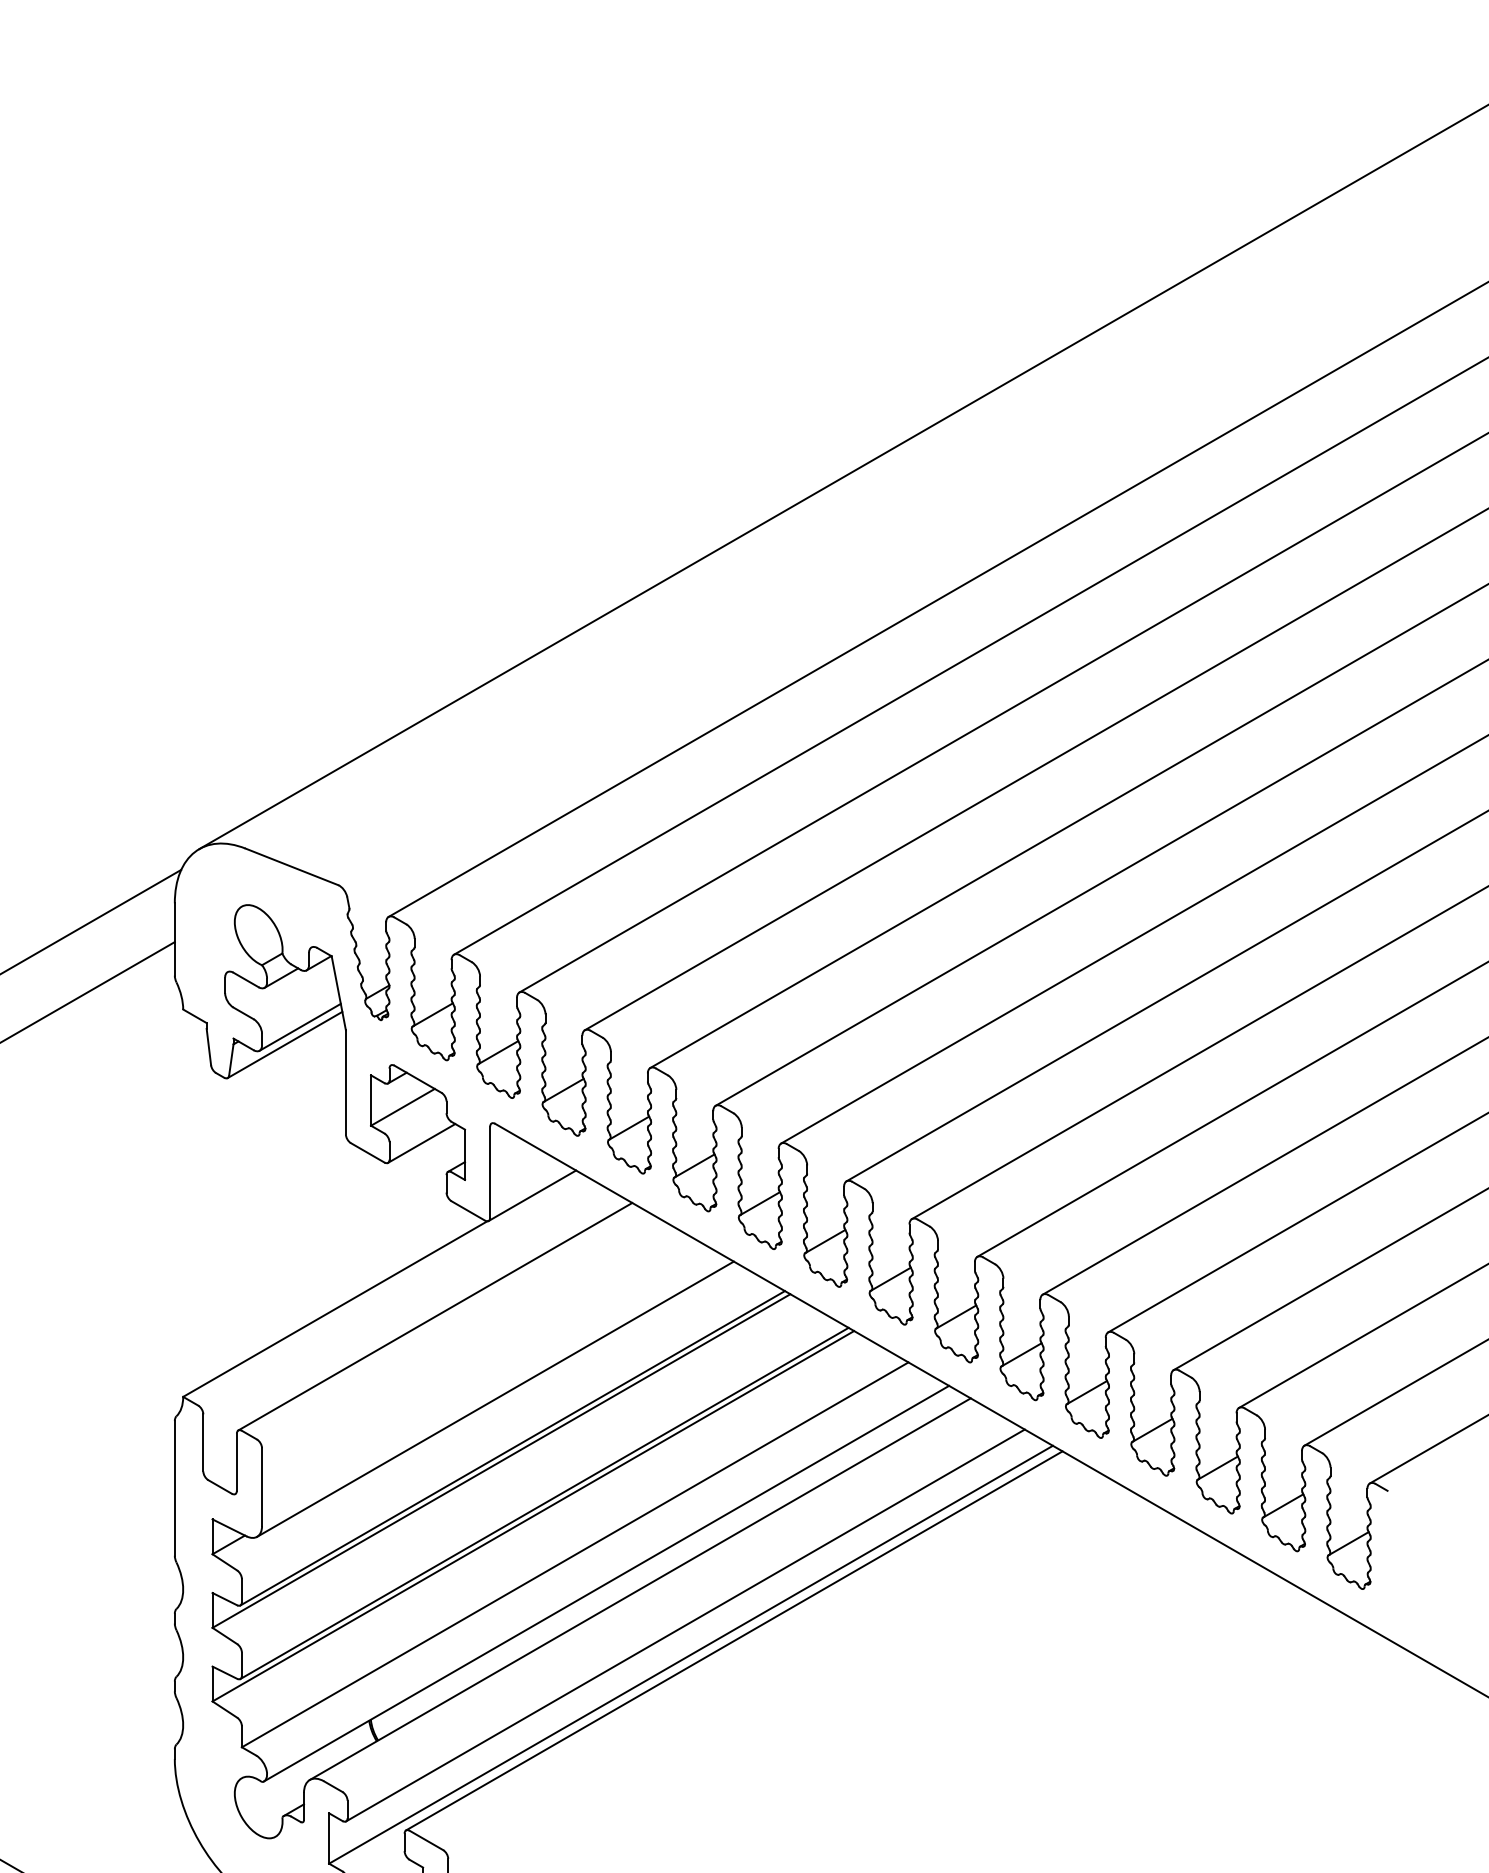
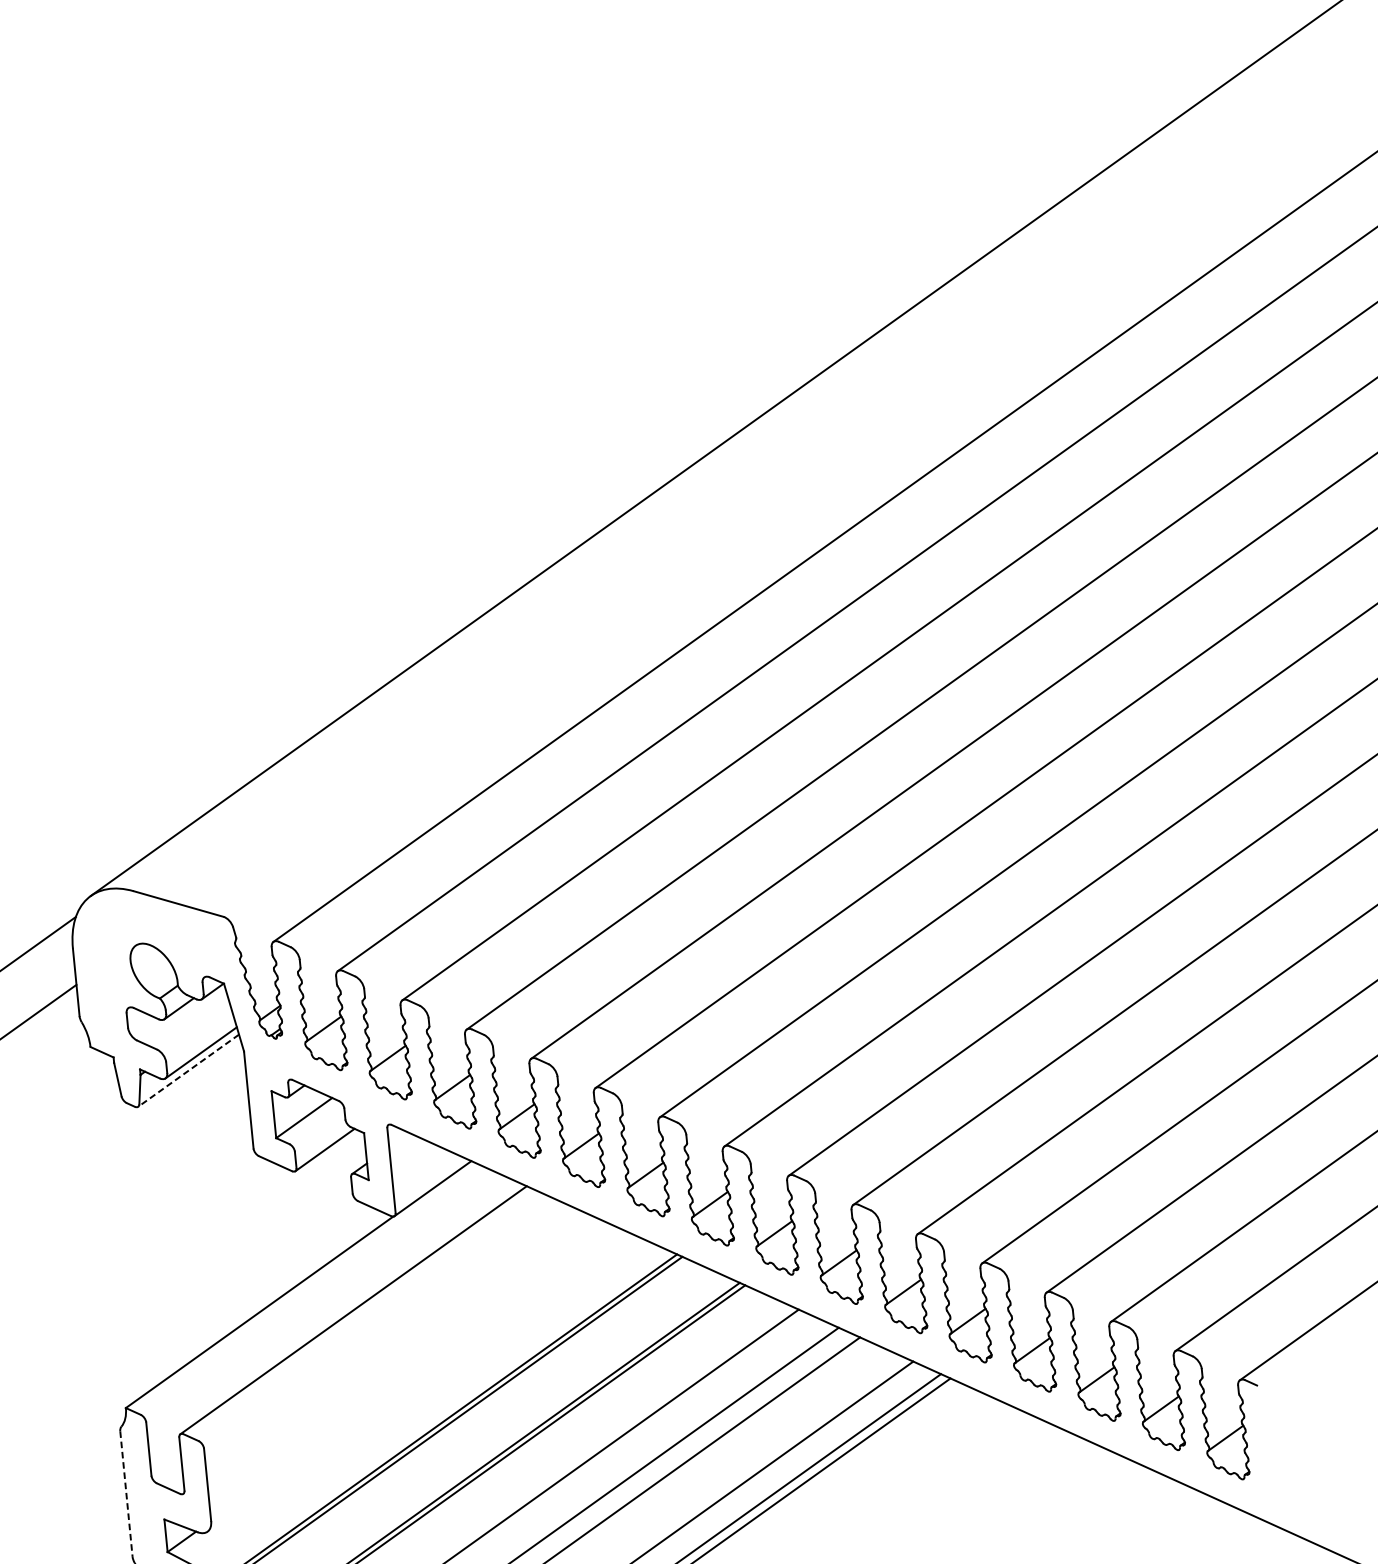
line: (284, 1045) -> (188, 1071), solid -> dashed
line: (495, 1398) -> (417, 1381), removed
line: (174, 1488) -> (126, 1494), solid -> dashed

